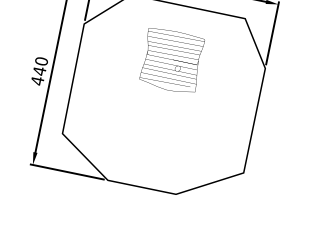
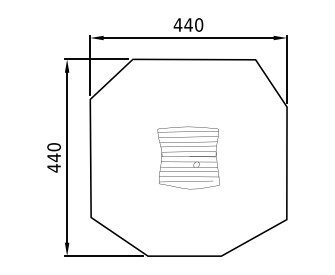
part: (171, 60) -> (188, 157), moved

